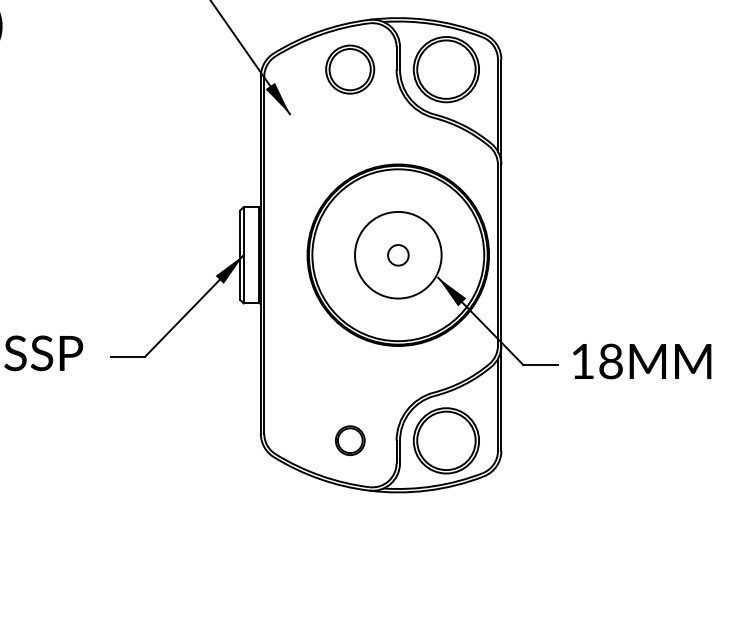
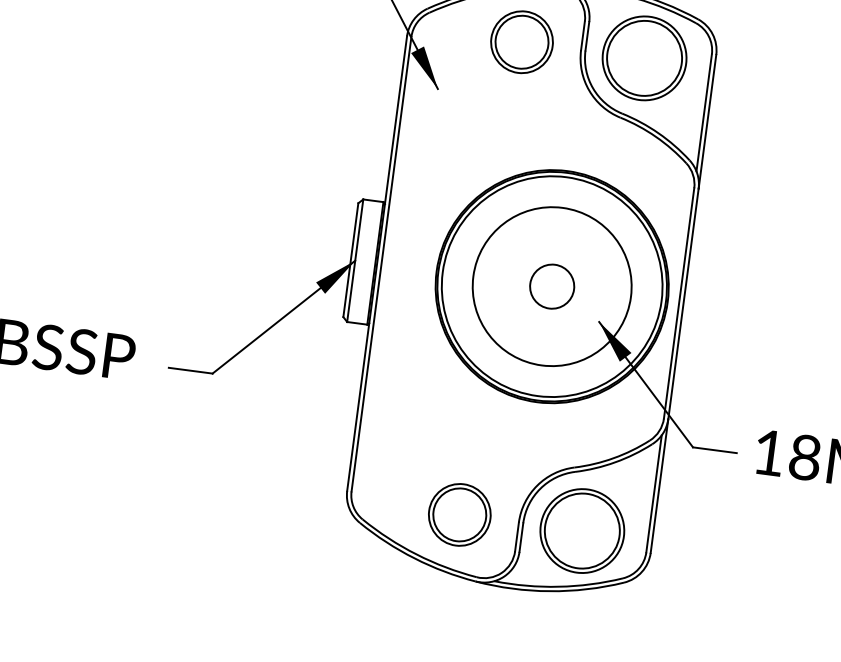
circle: (398, 255) -> (552, 287), size x1.43
circle: (398, 255) -> (552, 287), size x1.67
part: (350, 440) -> (460, 514), size x1.67

